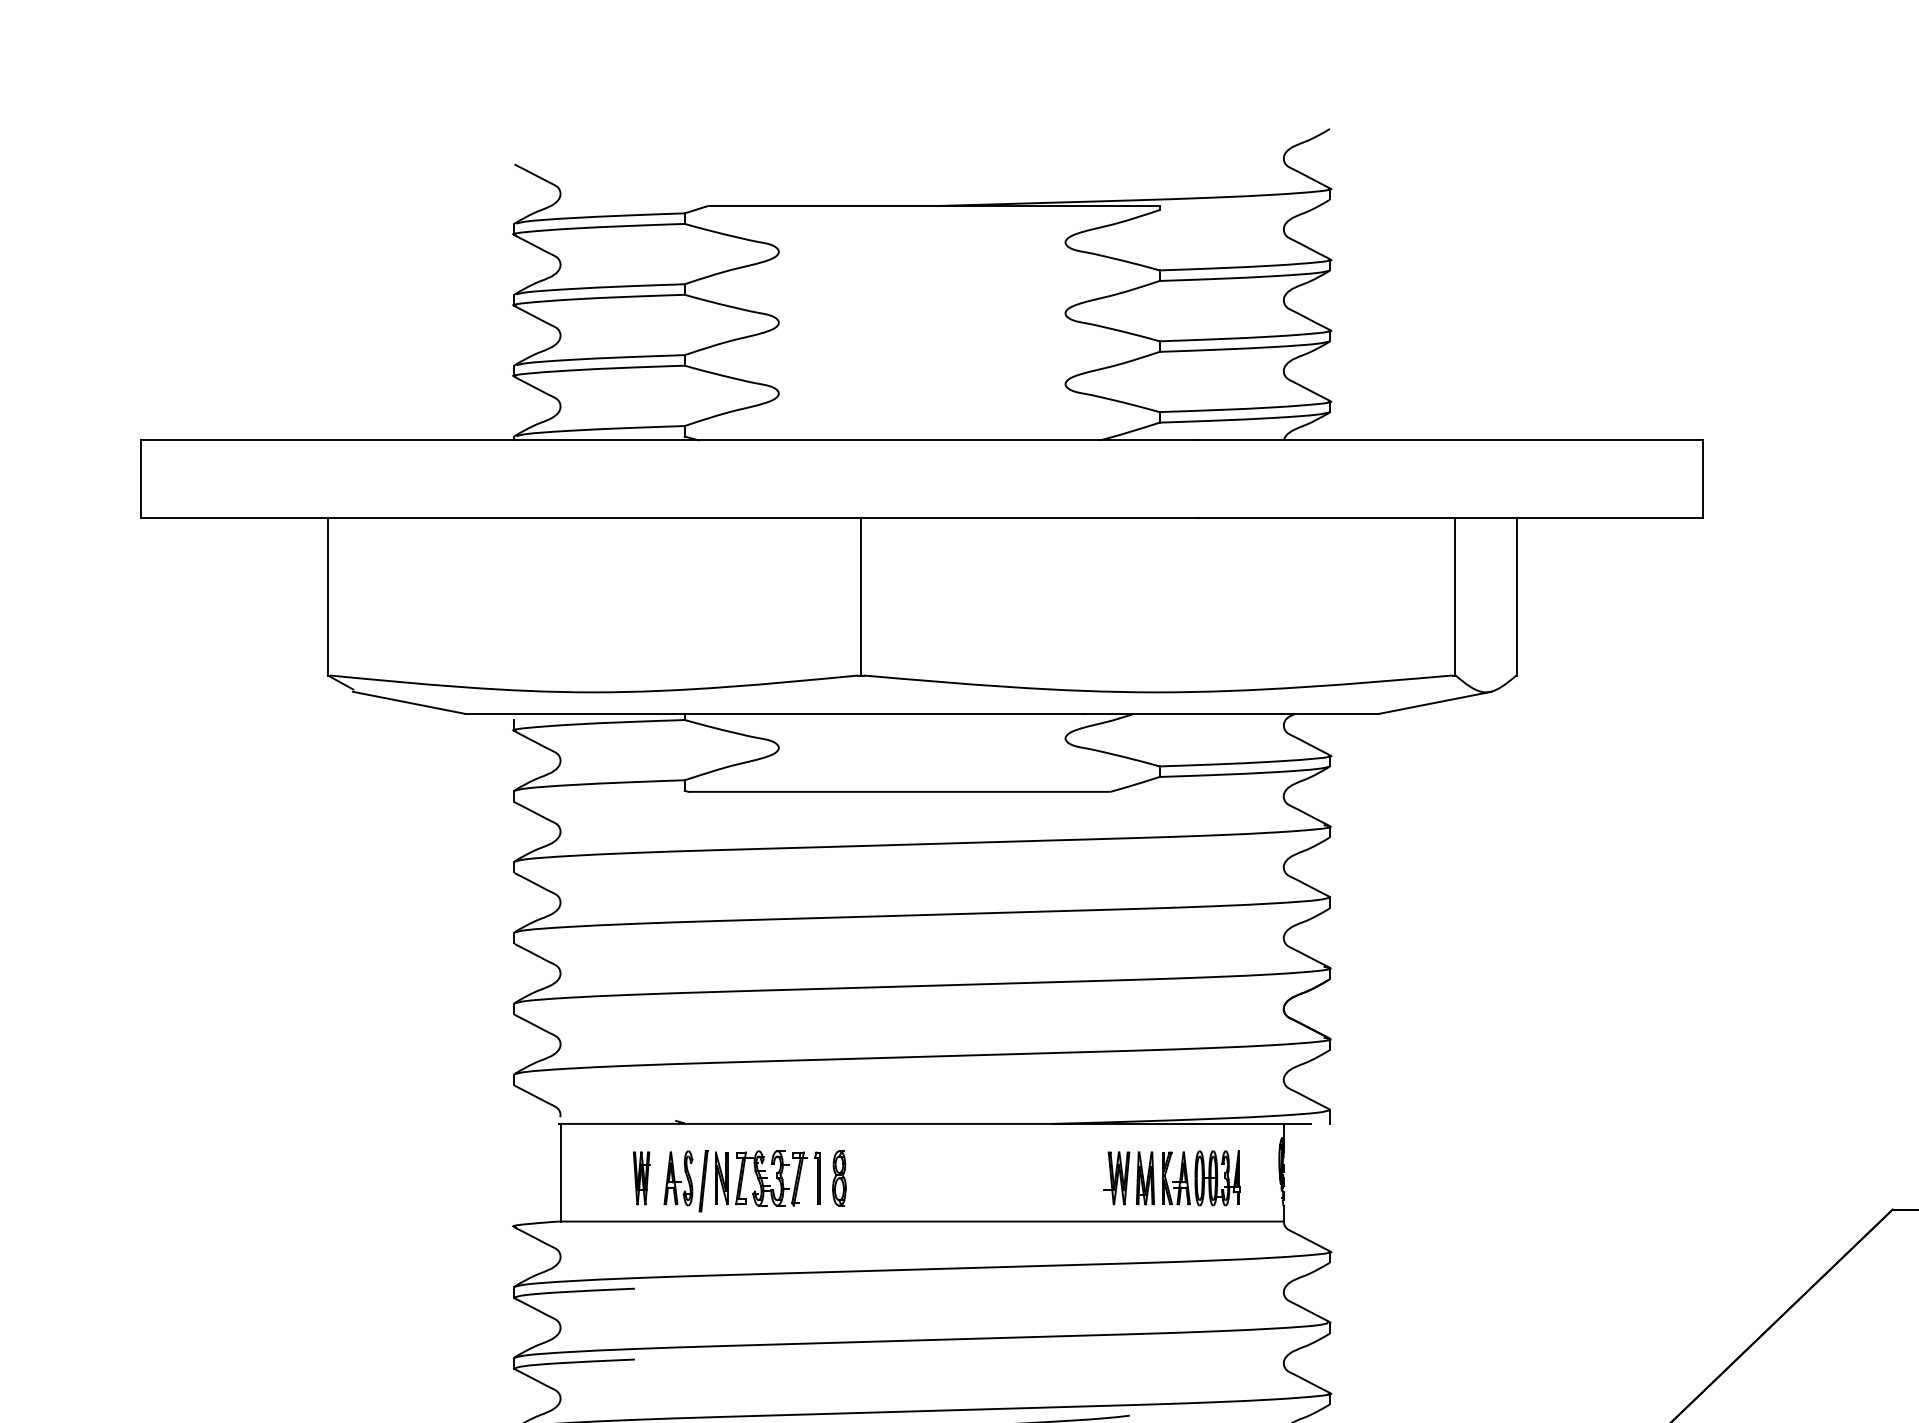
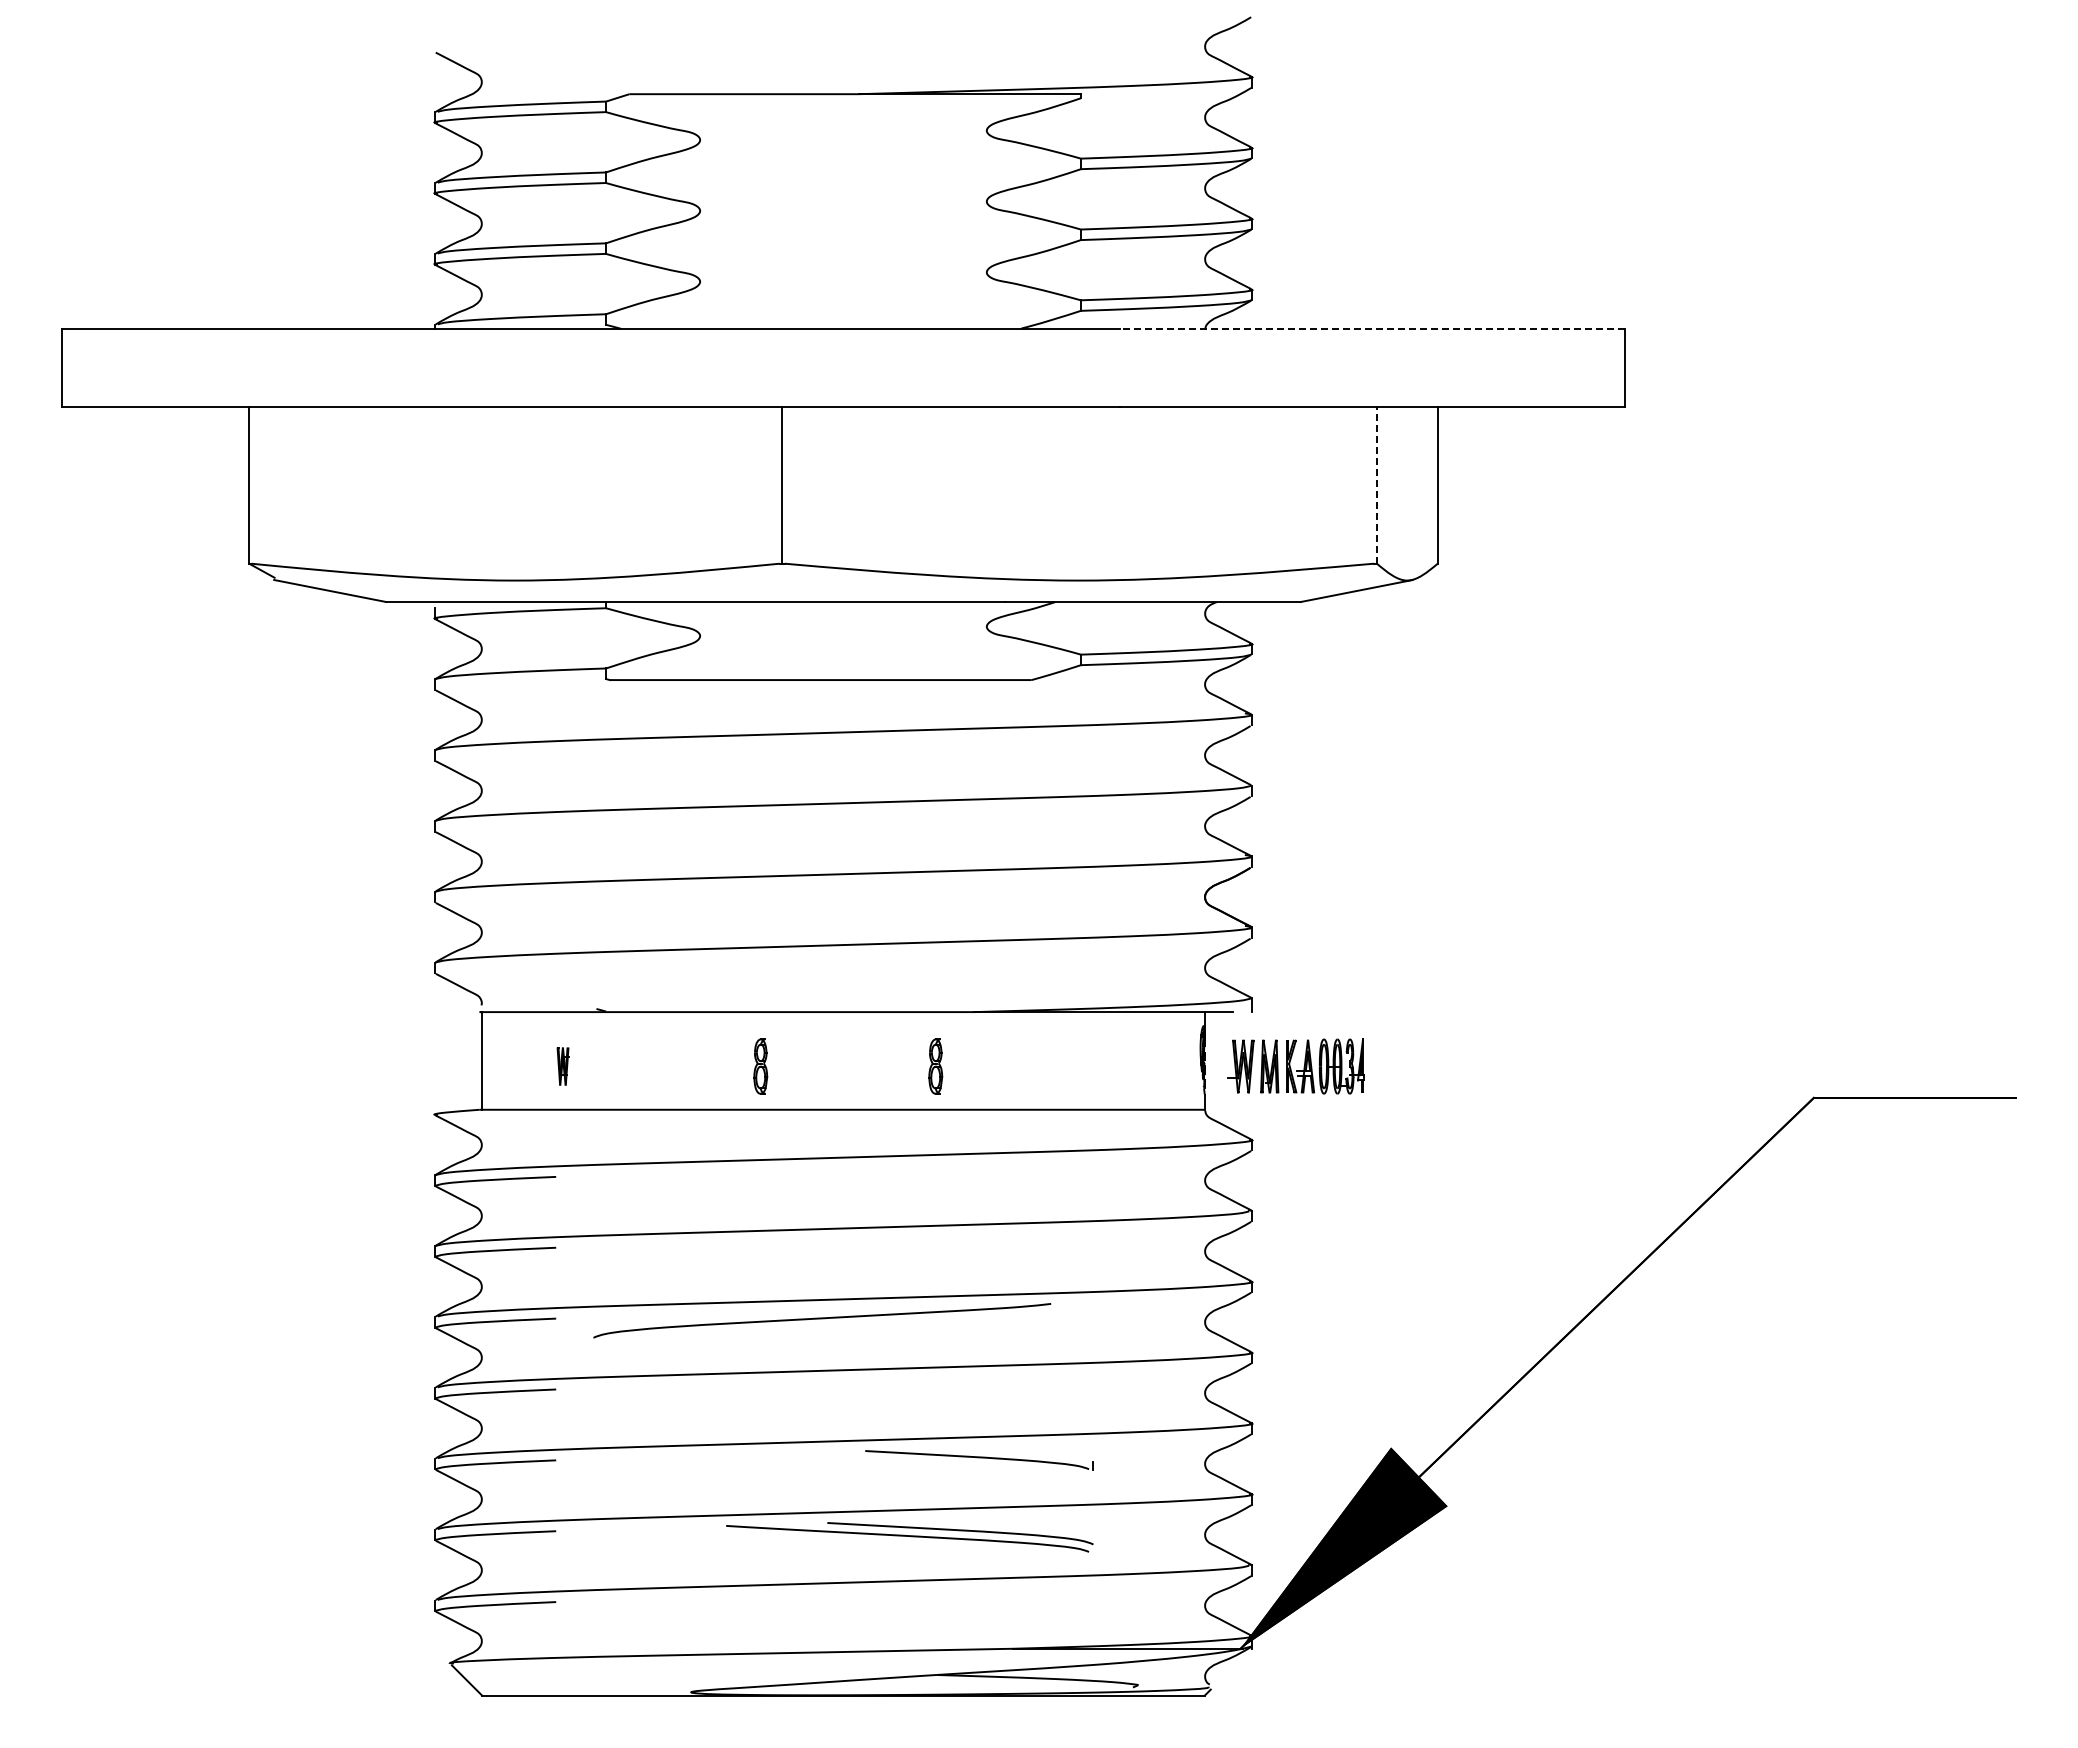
line: (1450, 440) -> (1371, 328), solid -> dashed
line: (1455, 597) -> (1376, 485), solid -> dashed
part: (642, 1178) -> (563, 1066), size x0.7
part: (1014, 1178) -> (935, 1066), added
part: (1171, 1178) -> (1295, 1066), moved
part: (742, 1181) -> (663, 1069), removed

